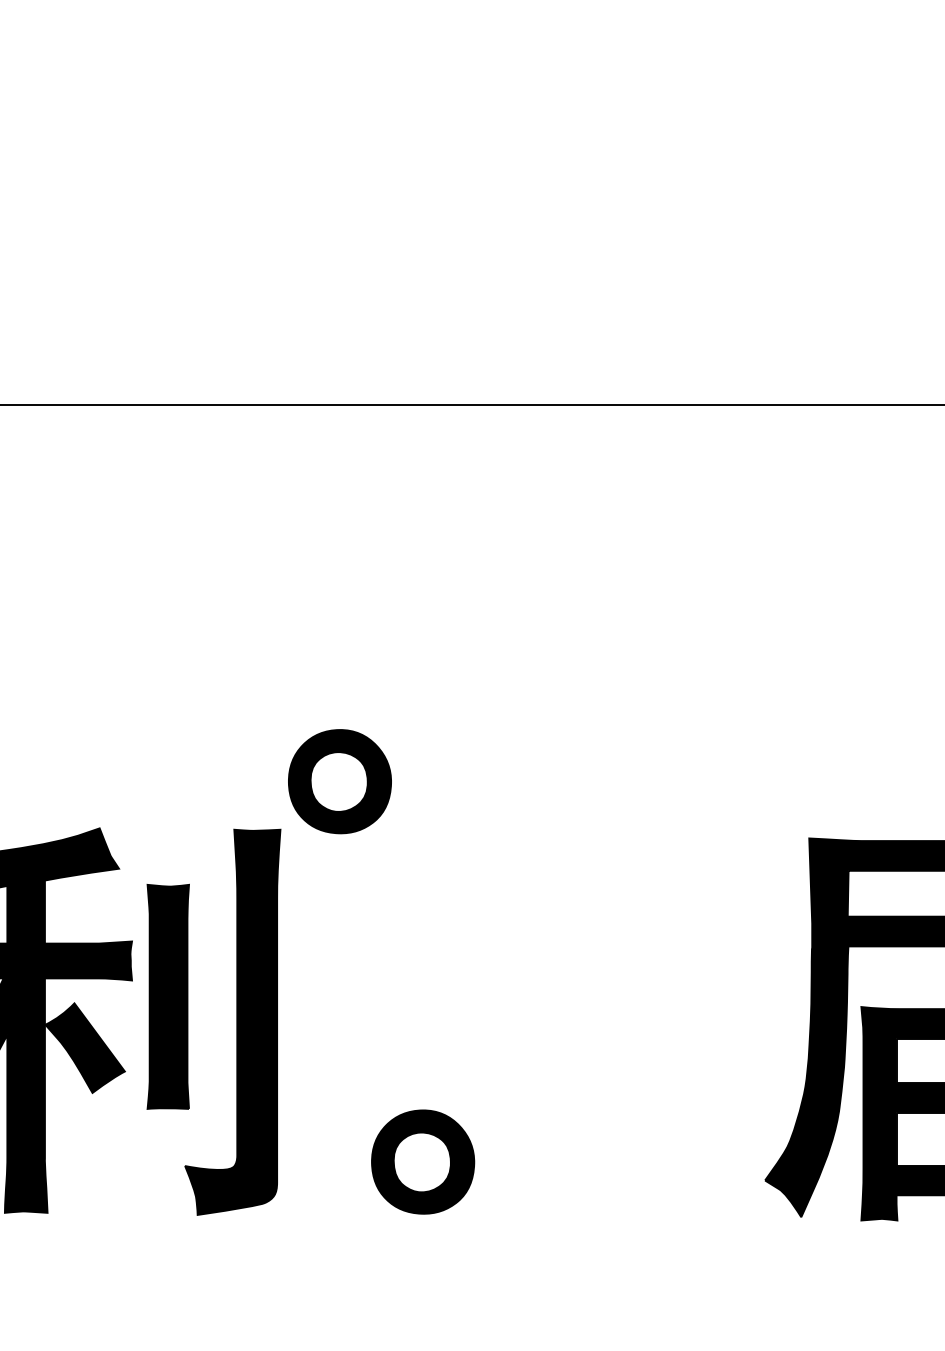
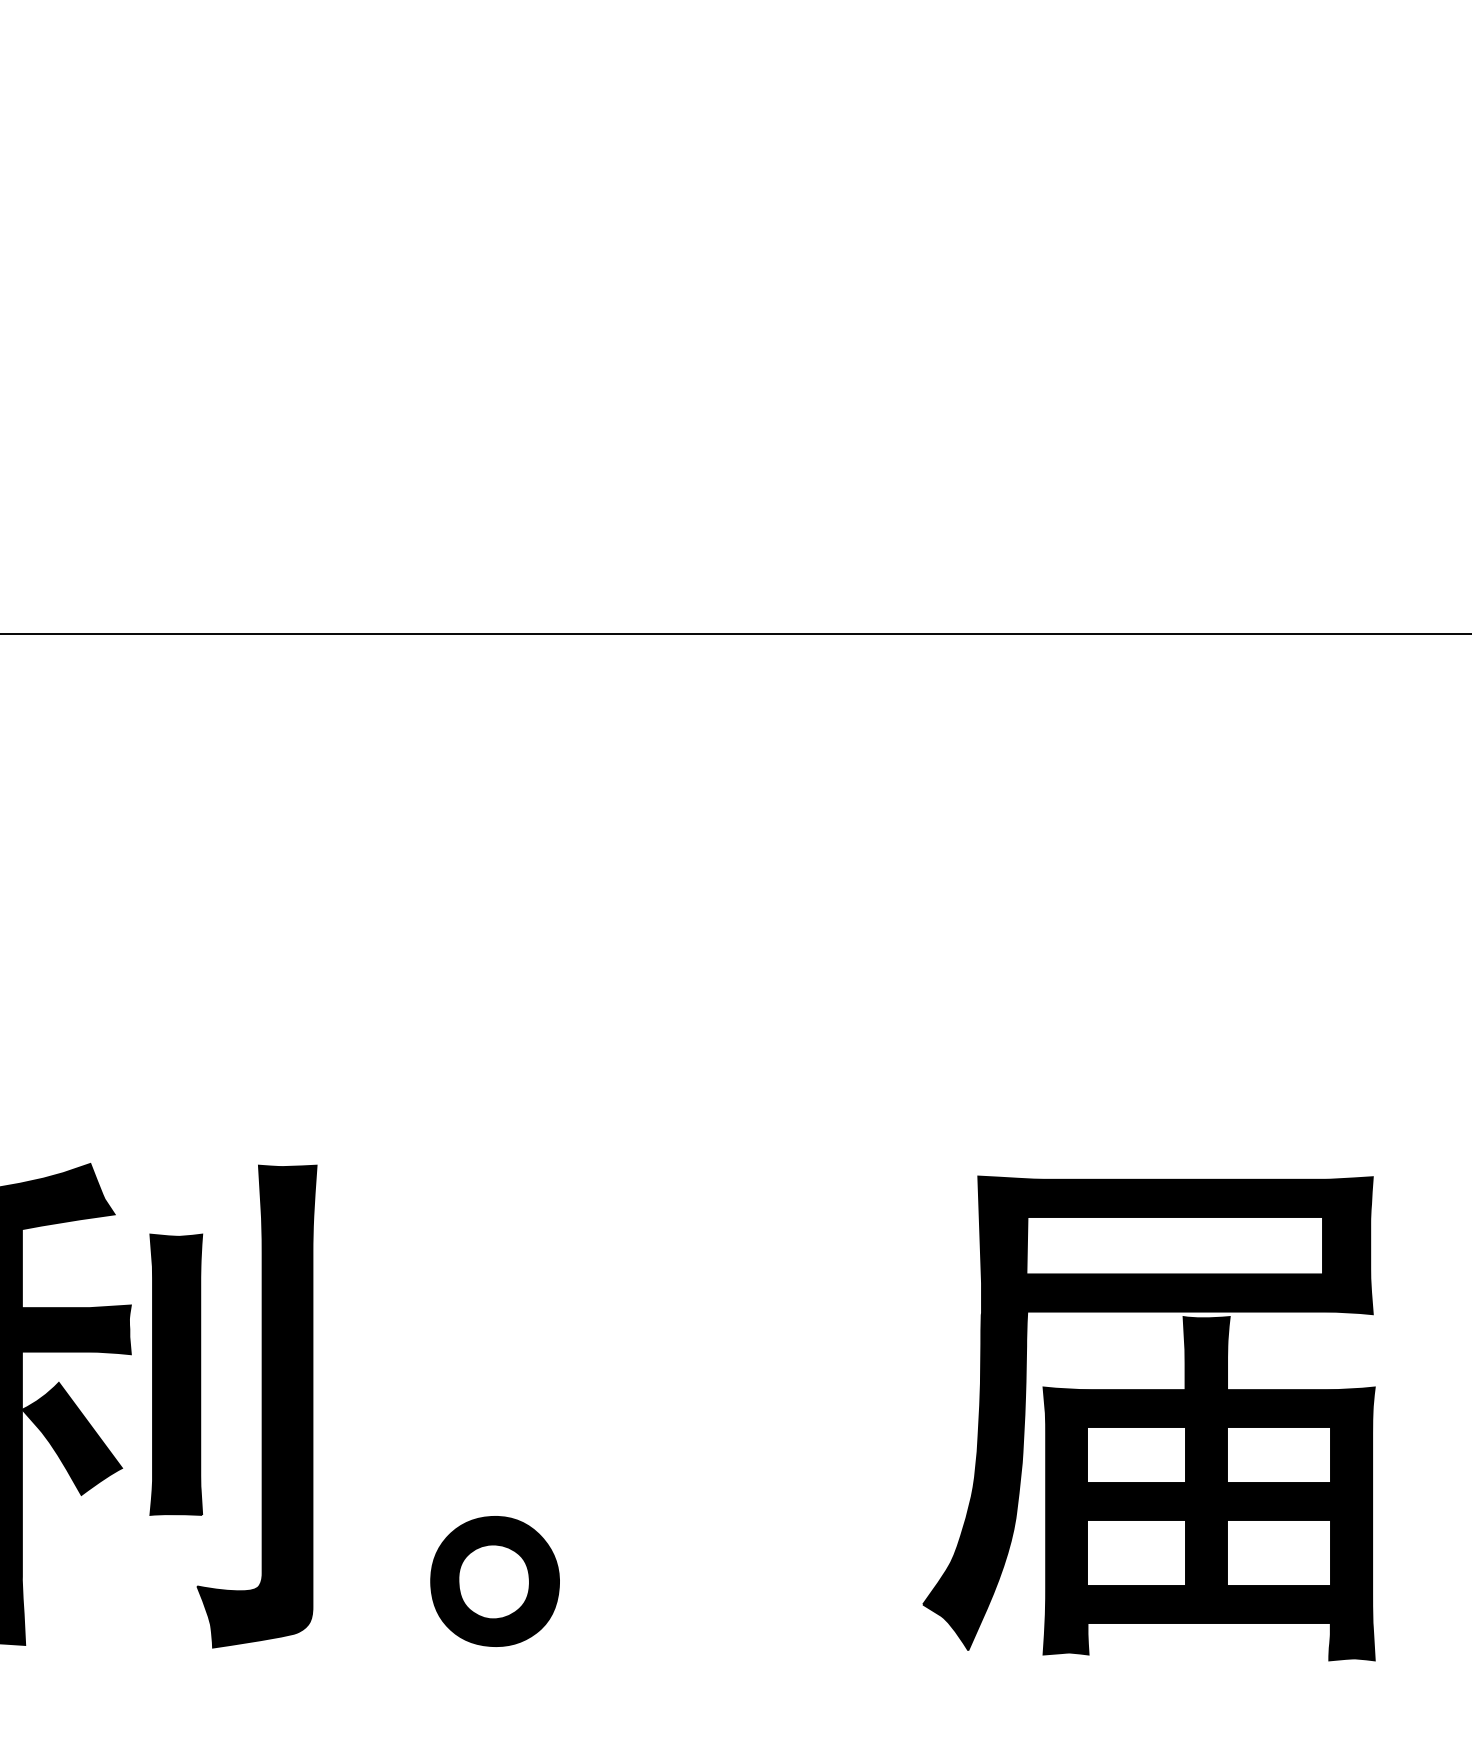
part: (339, 781) -> (390, 1105), removed

